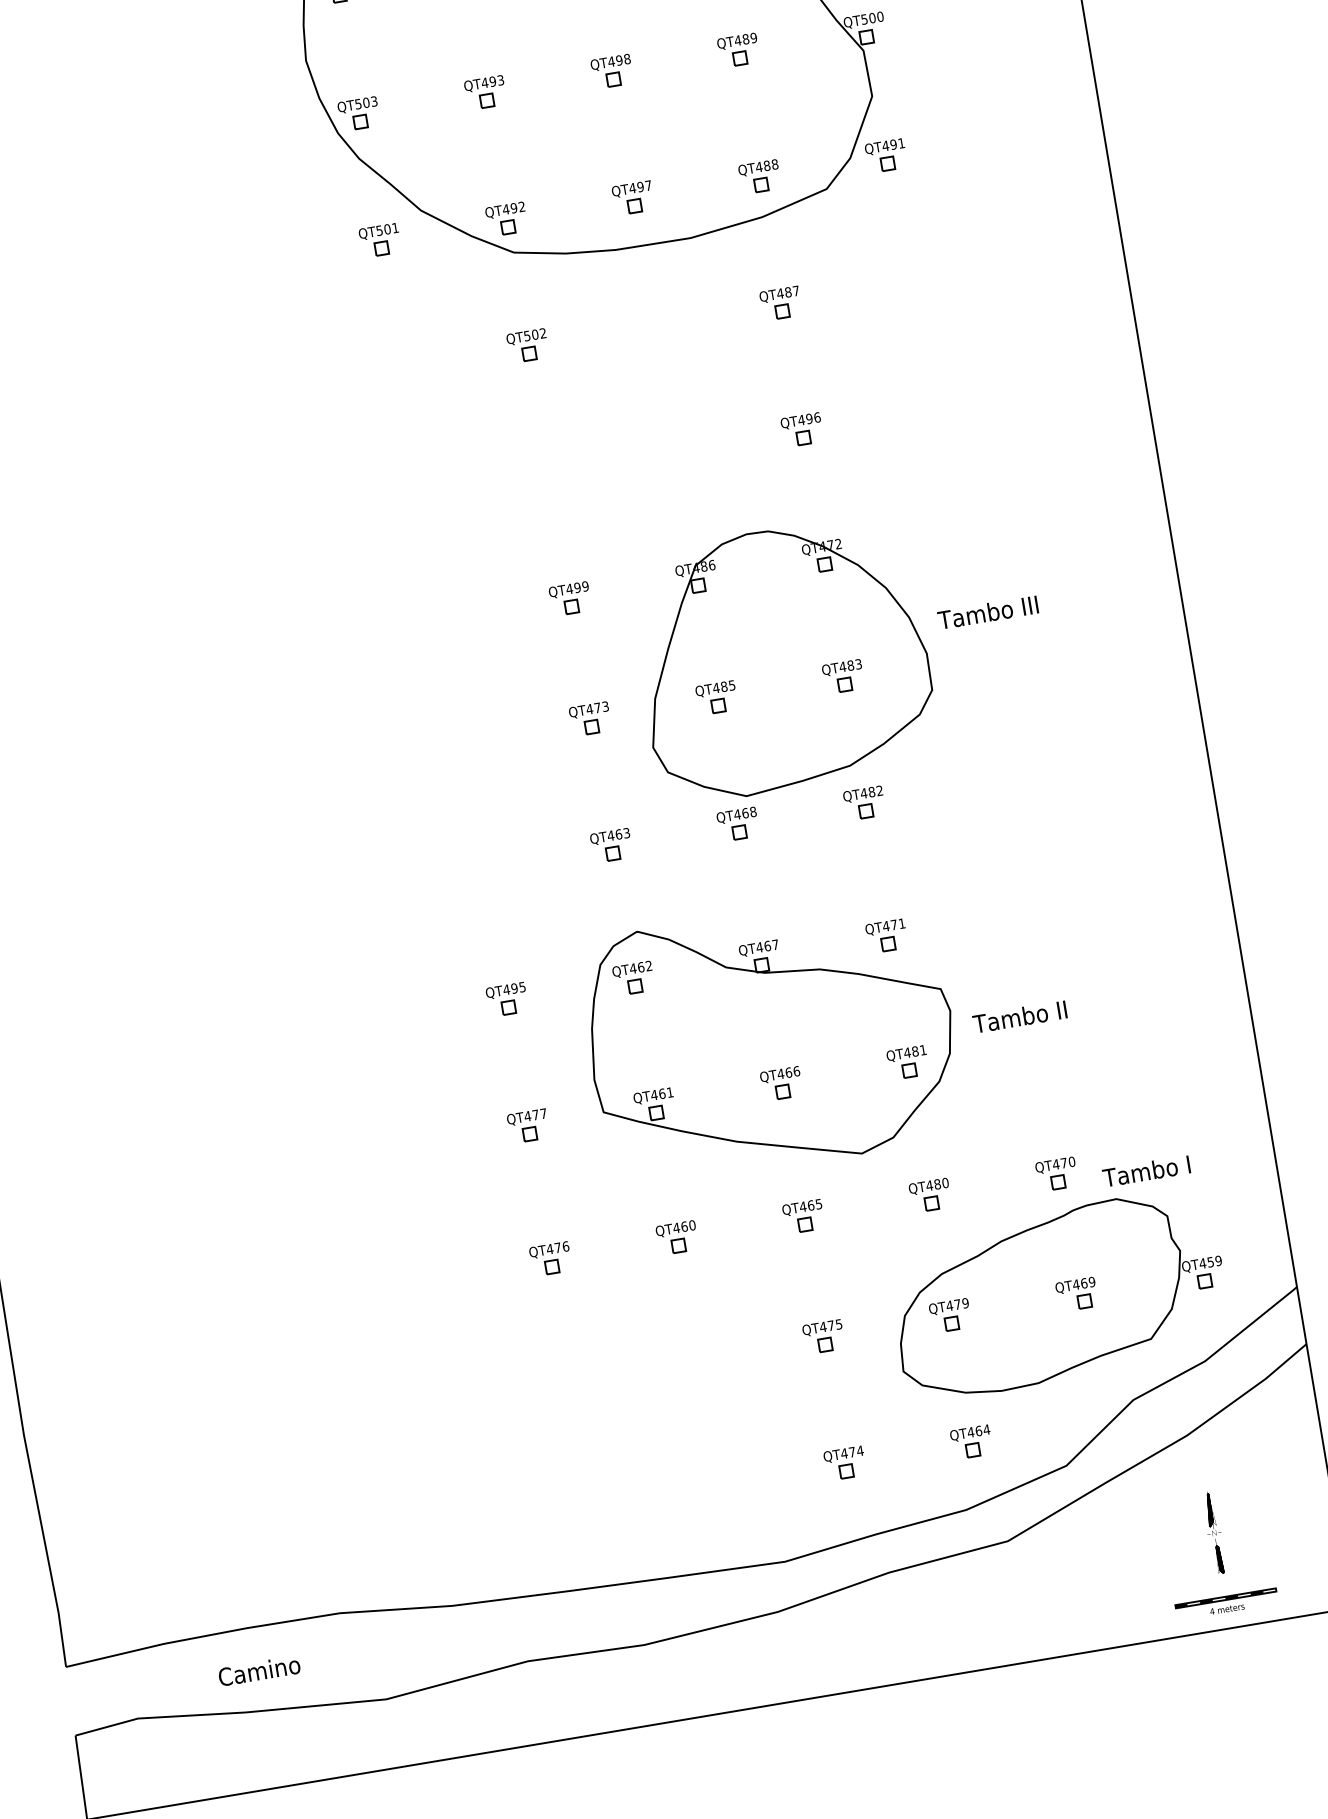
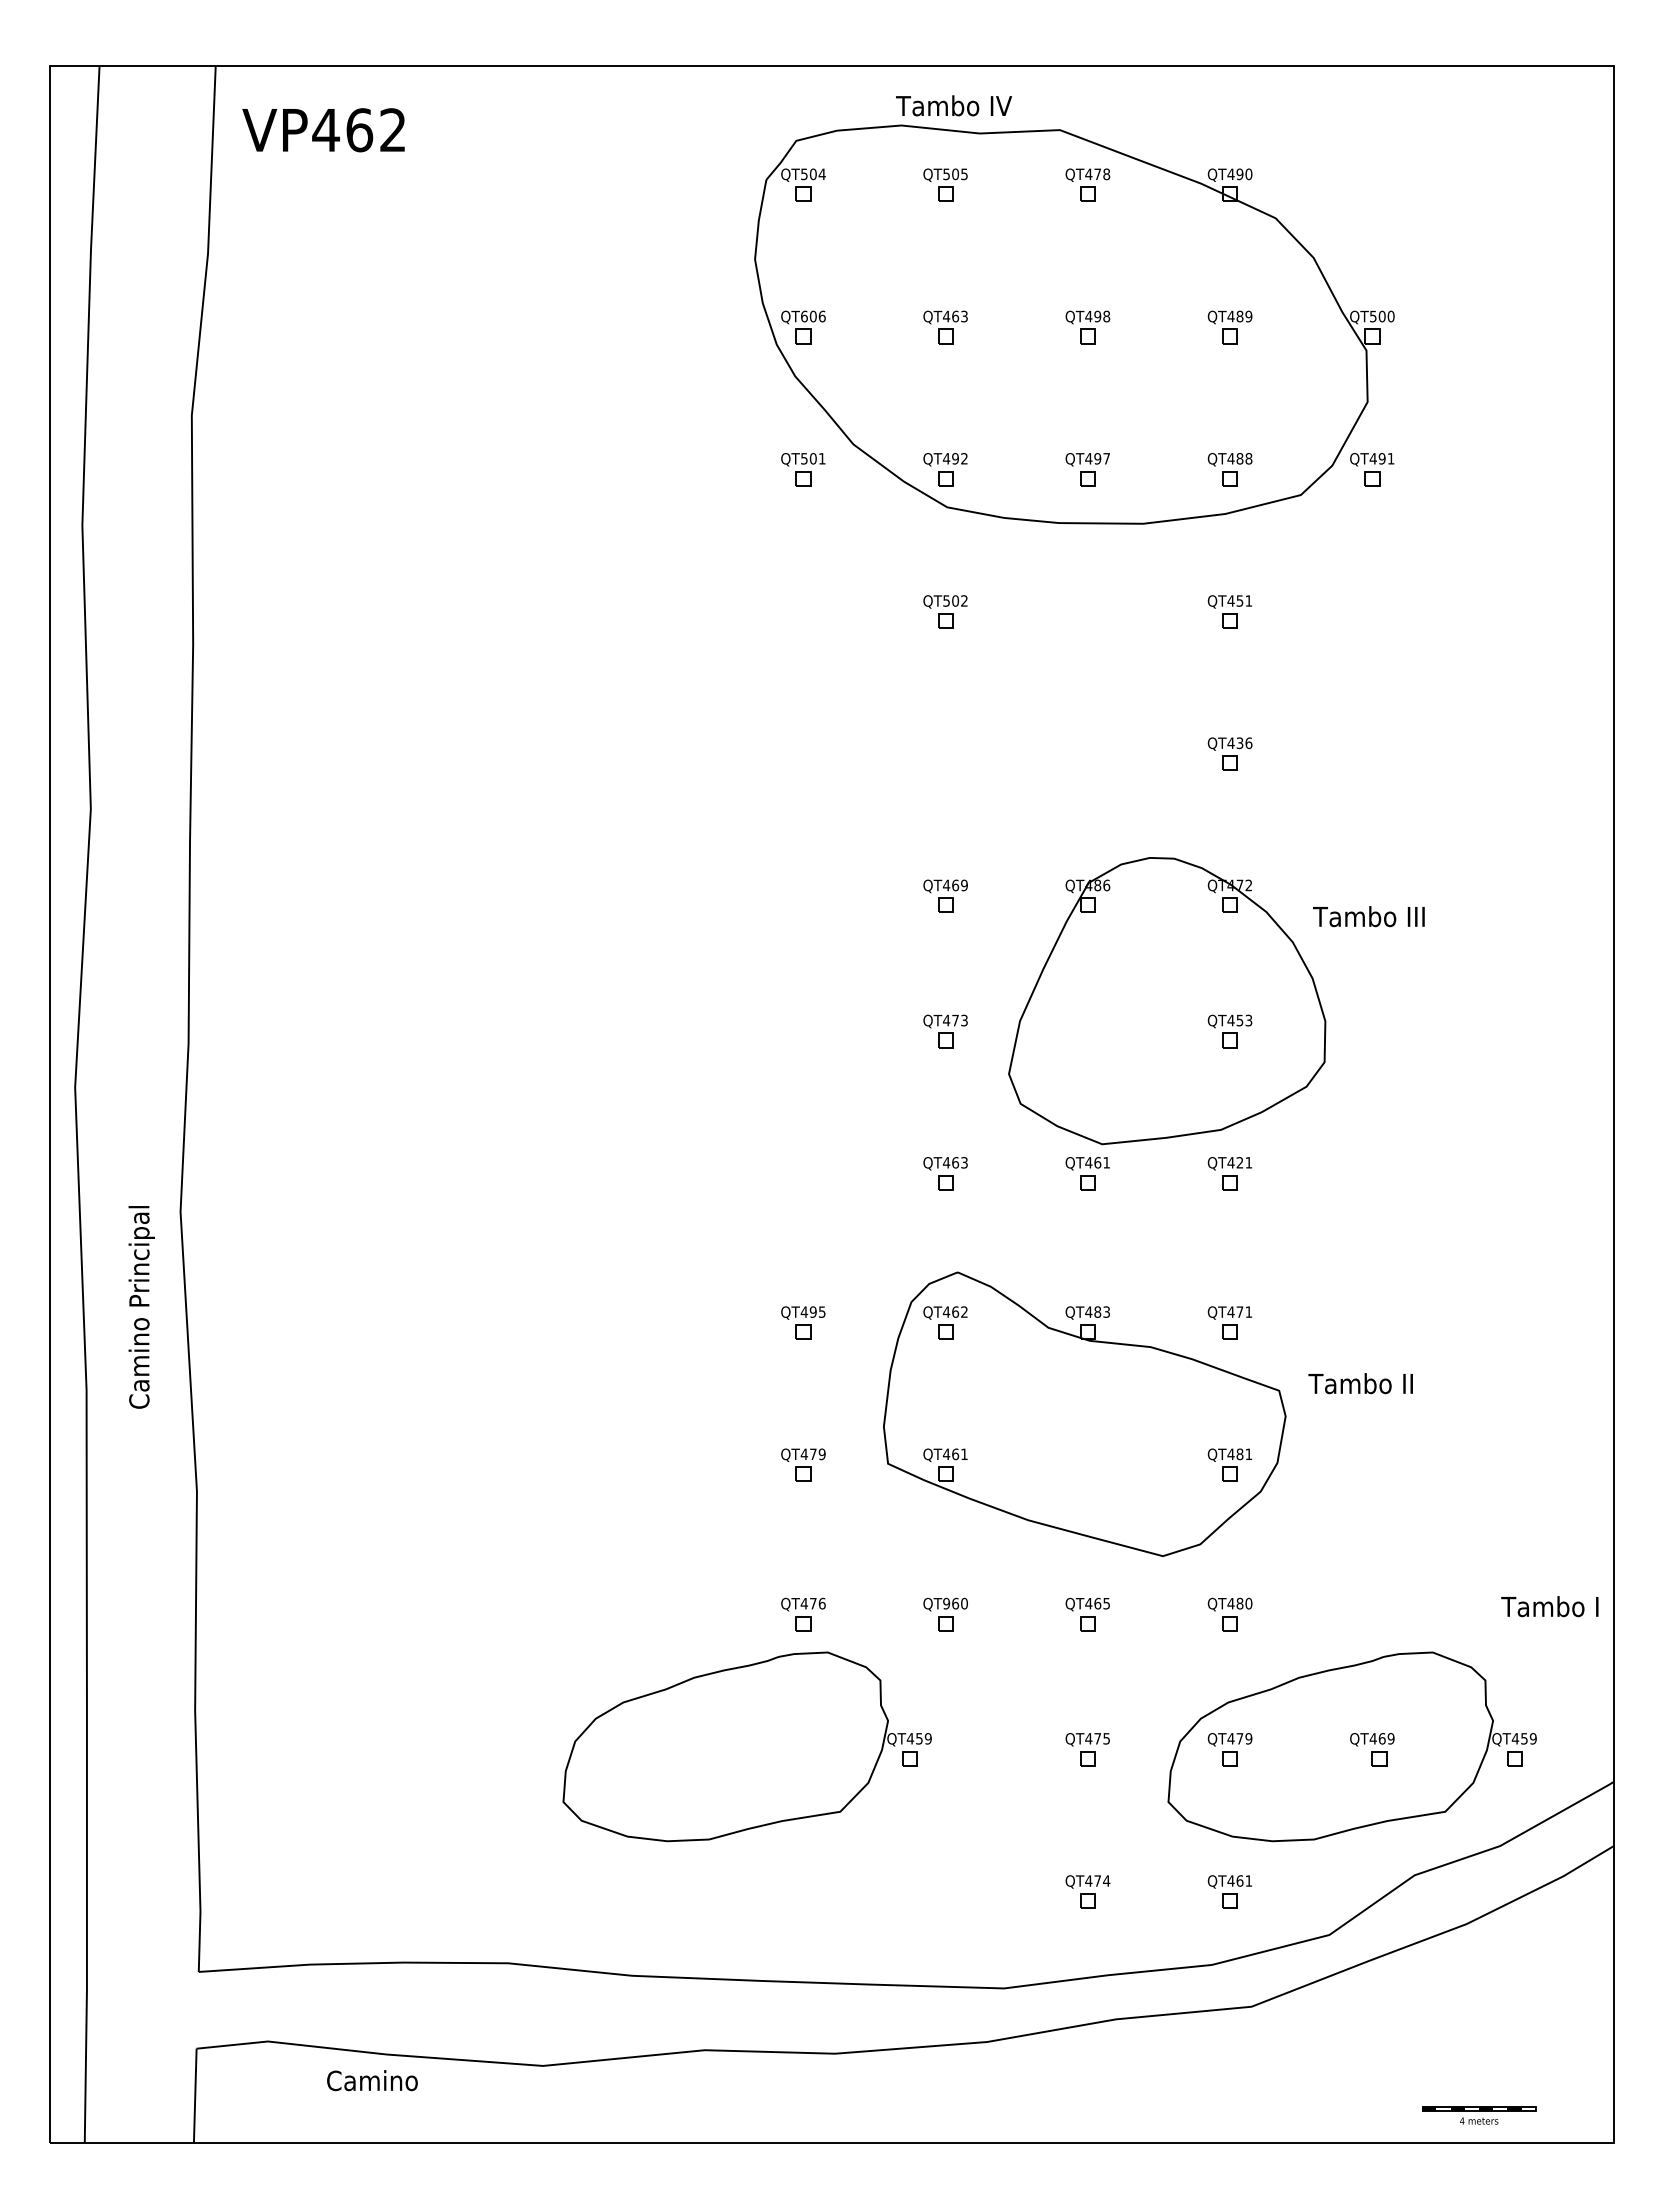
text: (492, 81) -> (955, 316), QT493 -> QT463
text: (366, 102) -> (813, 316), QT503 -> QT606
text: (792, 291) -> (1244, 600), QT487 -> QT451
text: (808, 418) -> (1239, 742), QT496 -> QT436
text: (577, 587) -> (955, 885), QT499 -> QT469
text: (987, 612) -> (1368, 916), moved
text: (850, 665) -> (1239, 1020), QT483 -> QT453
part: (716, 698) -> (1087, 1031), removed
text: (874, 791) -> (1243, 1162), QT482 -> QT421
text: (753, 811) -> (1106, 1162), QT468 -> QT461
text: (770, 945) -> (1101, 1311), QT467 -> QT483
text: (1019, 1016) -> (1360, 1383), moved
part: (781, 1083) -> (1087, 1464), removed
text: (543, 1113) -> (821, 1454), QT477 -> QT479
text: (1146, 1171) -> (1549, 1606), moved
part: (1057, 1174) -> (1372, 1614), removed
text: (676, 1227) -> (946, 1603), QT460 -> QT960
part: (519, 1384) -> (746, 1746), added
text: (986, 1429) -> (1248, 1880), QT464 -> QT461
part: (1214, 1533) -> (1478, 2035), removed
text: (259, 1670) -> (372, 2080), moved

